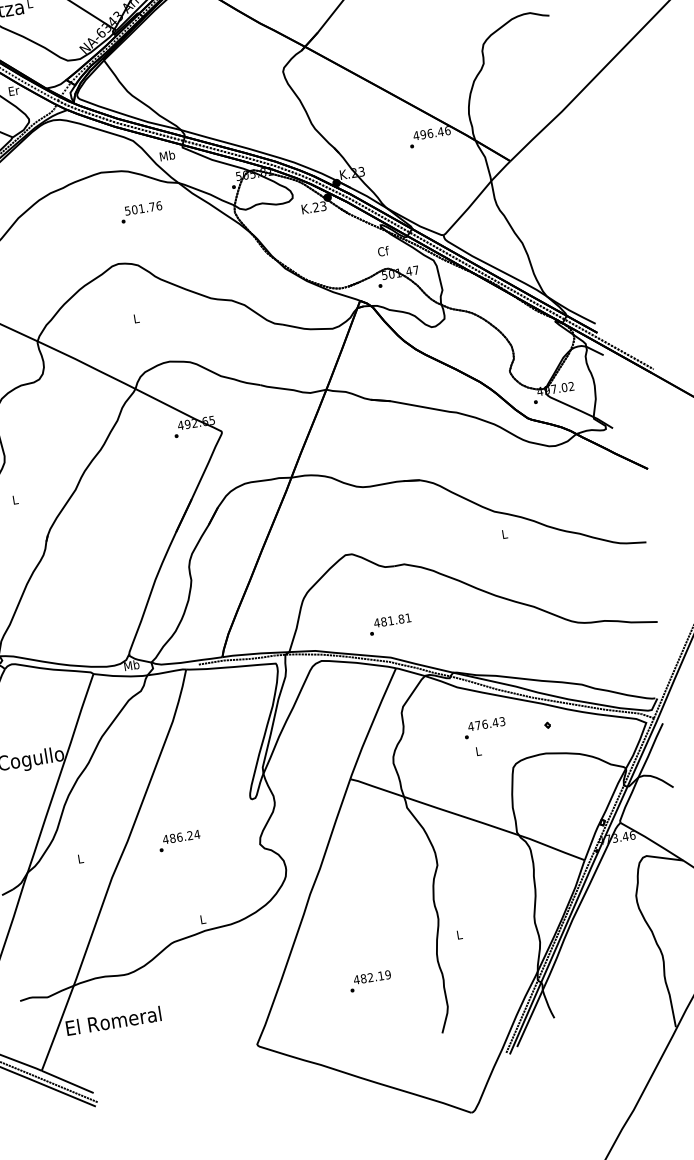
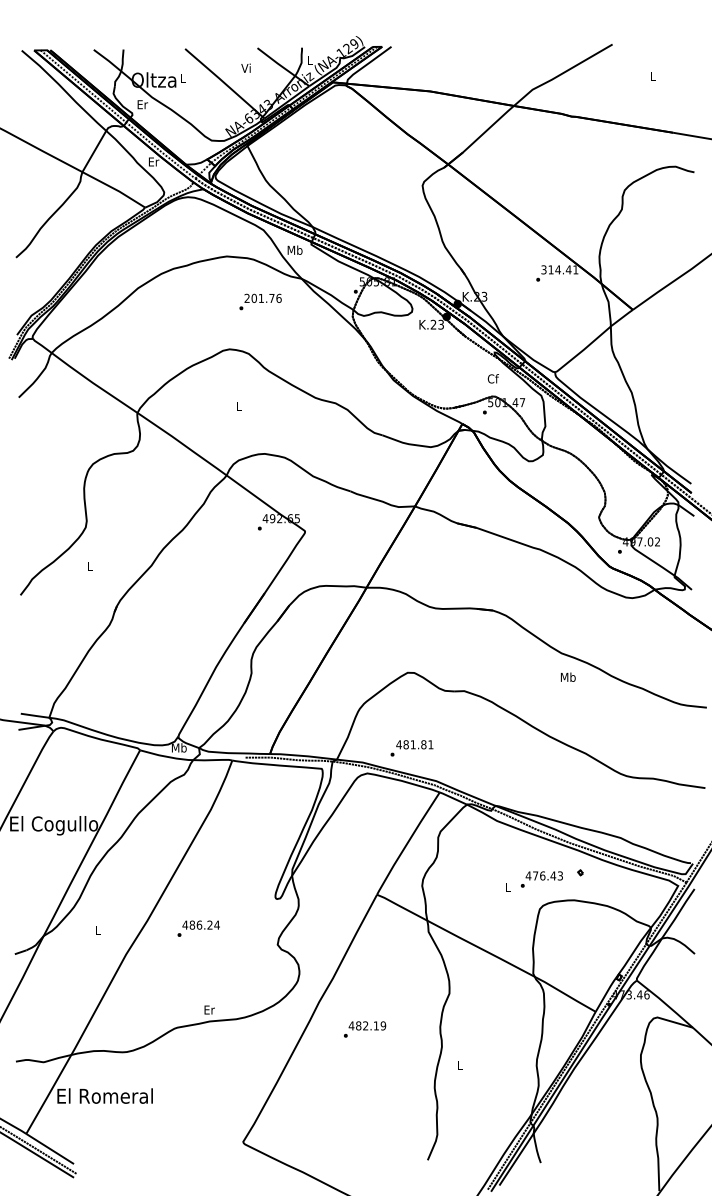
text: (431, 132) -> (559, 269), 496.46 -> 314.41
text: (127, 211) -> (246, 298), 501.76 -> 201.76
text: (503, 533) -> (567, 676), L -> Mb
text: (389, 624) -> (411, 748), moved
text: (484, 728) -> (541, 879), moved
text: (203, 919) -> (209, 1009), L -> Er
text: (370, 981) -> (365, 1029), moved

